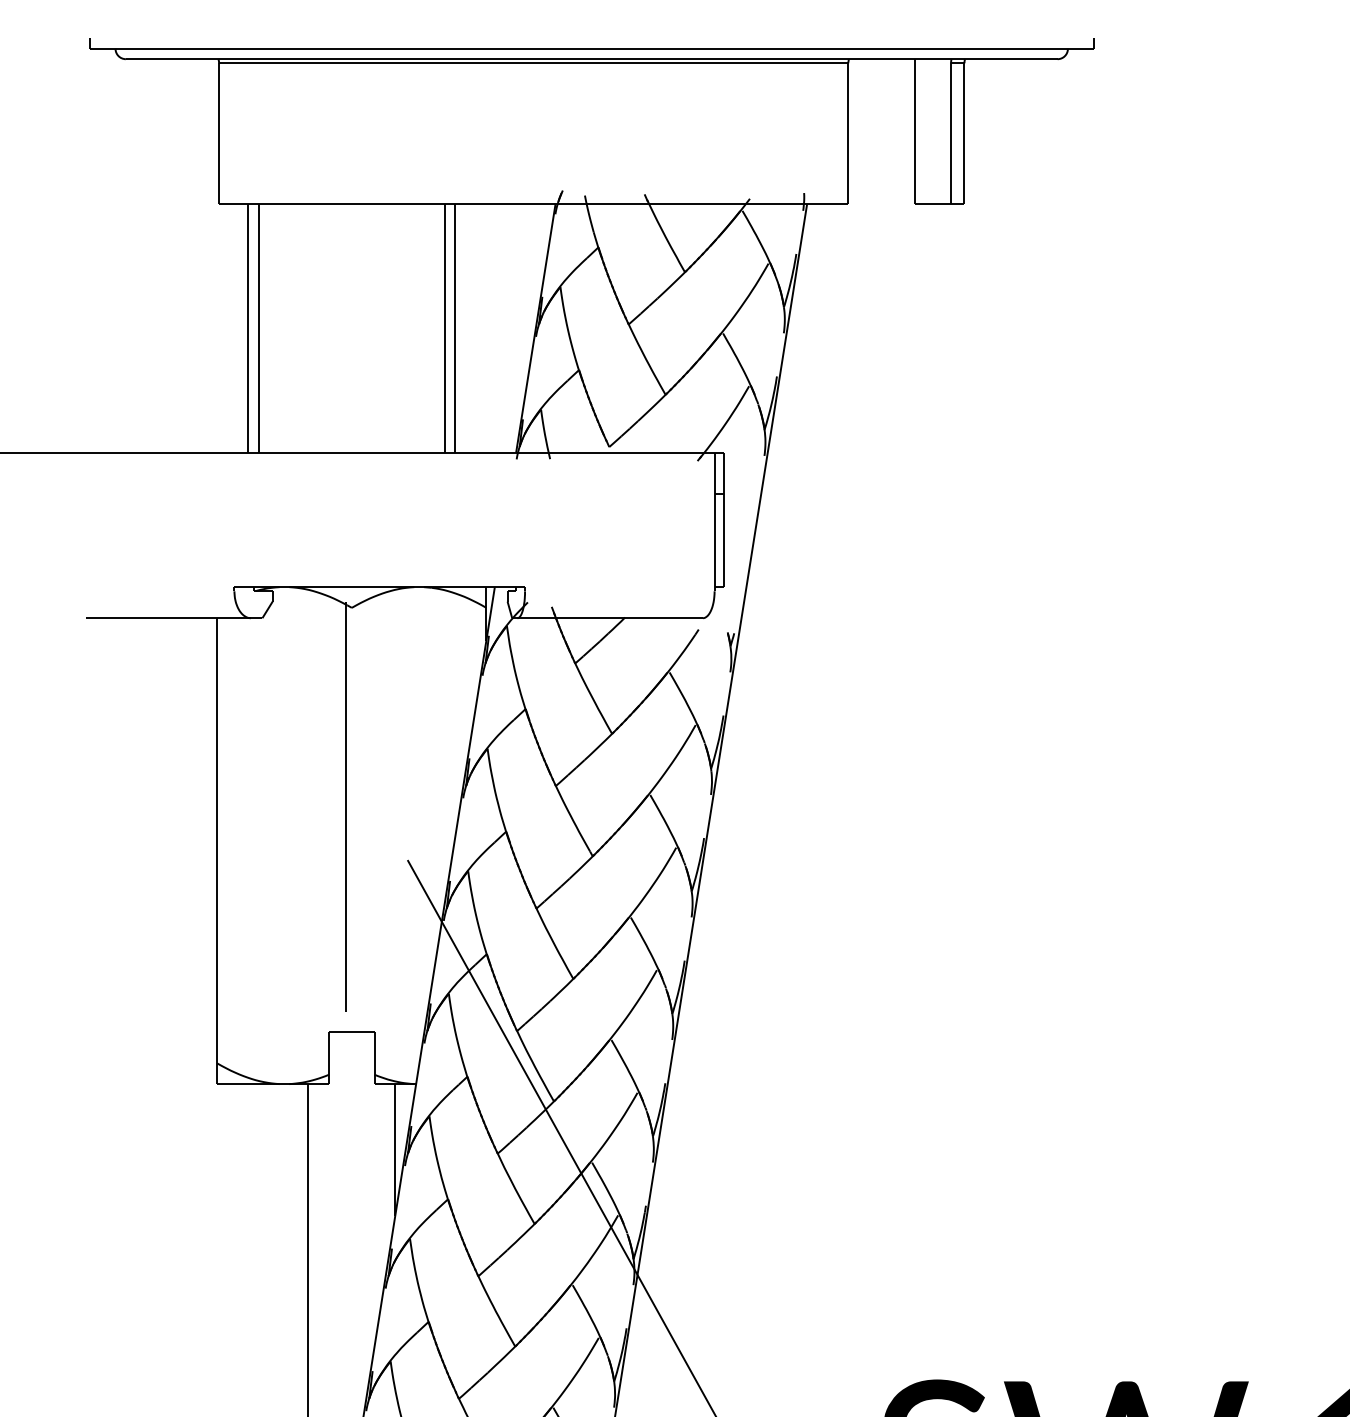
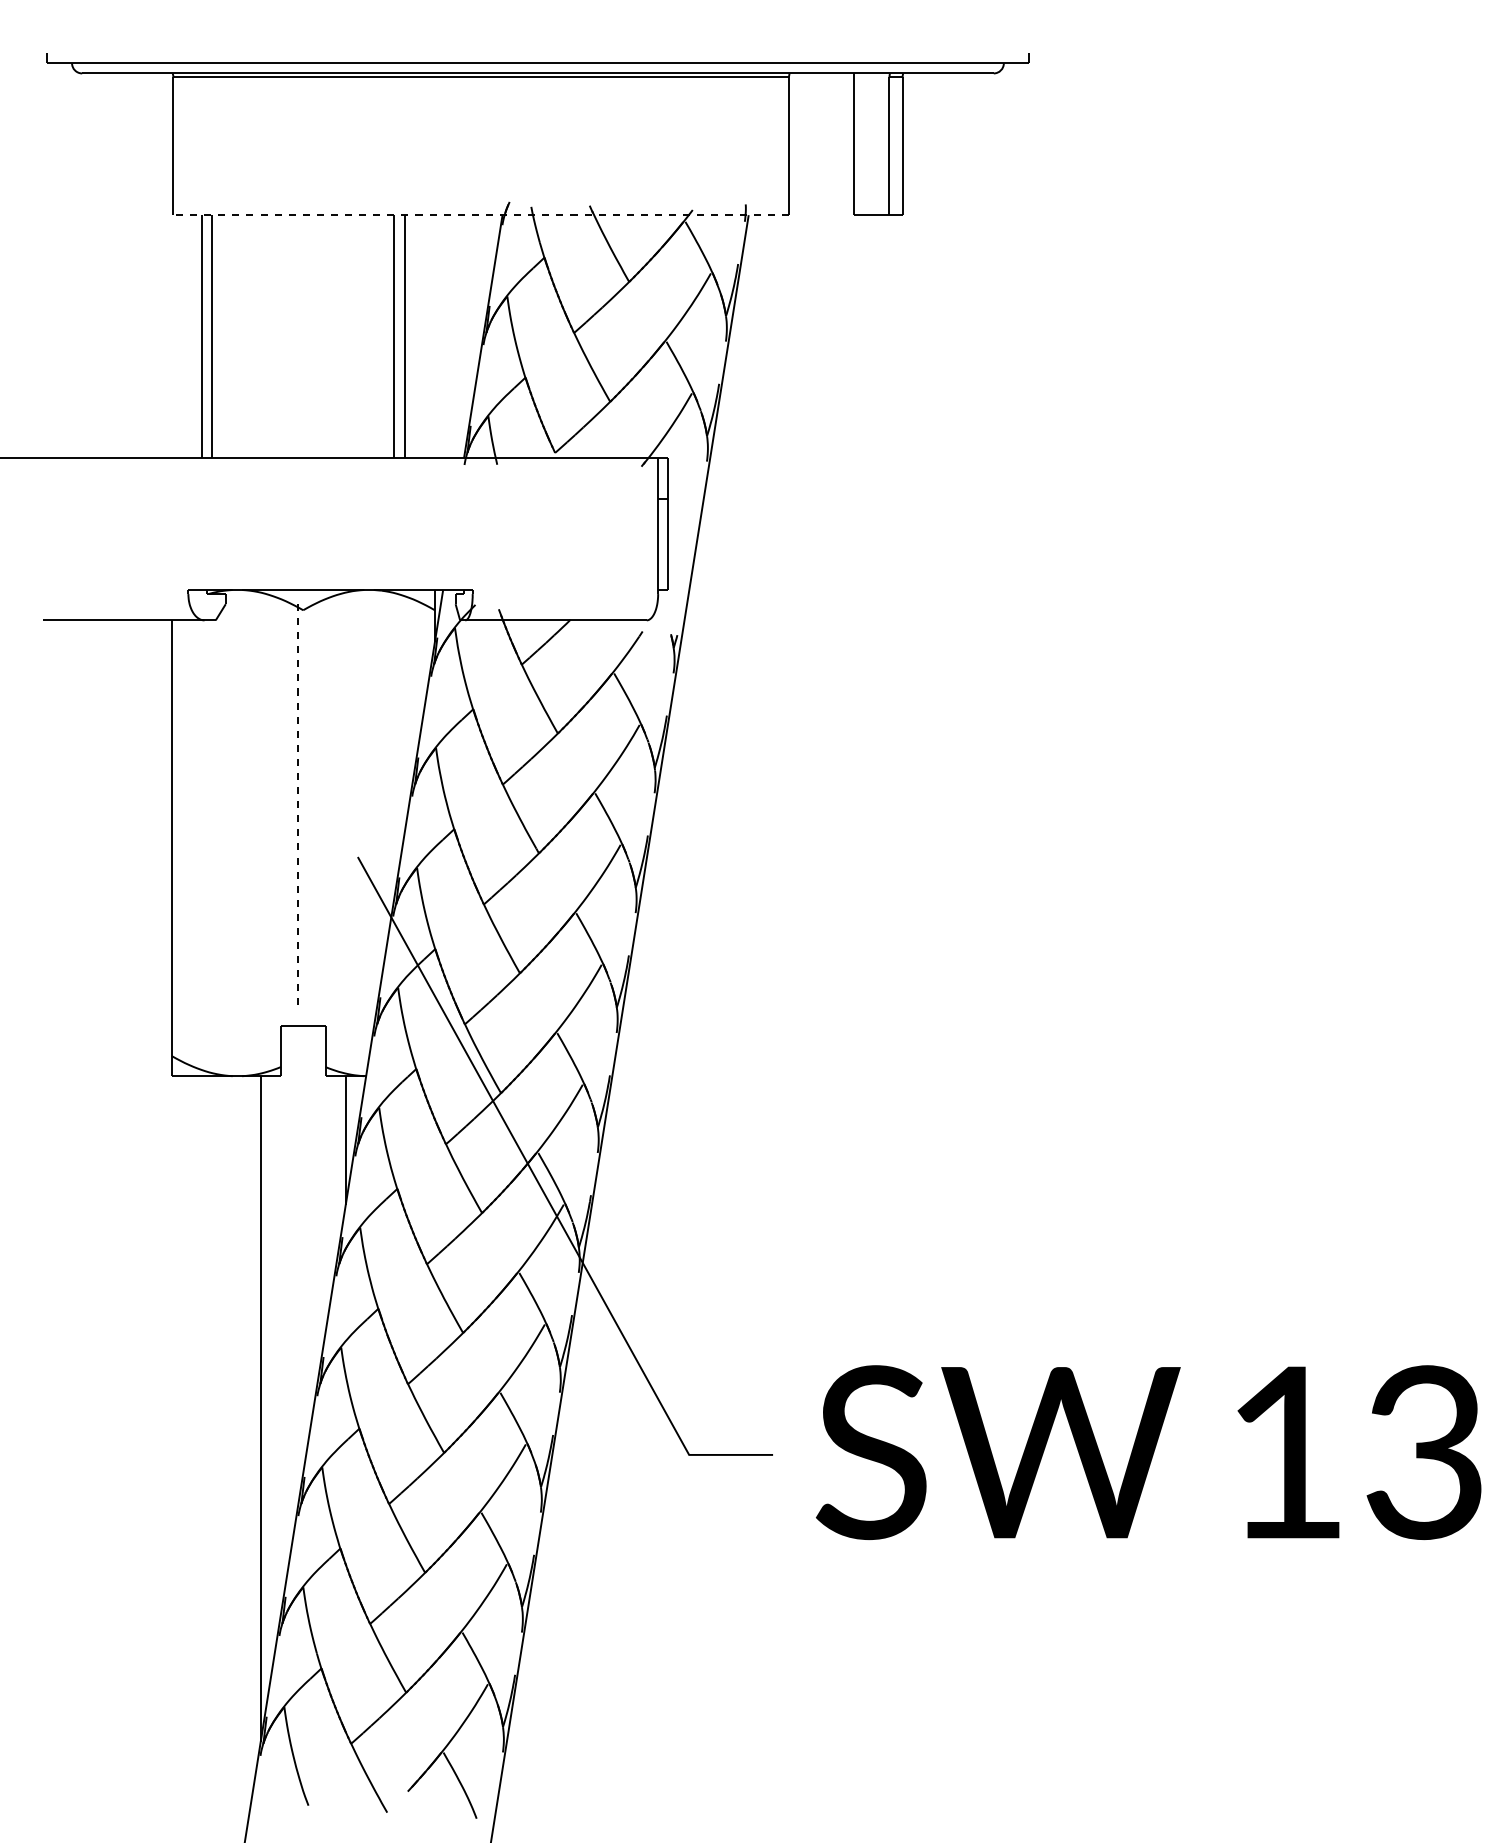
line: (534, 204) -> (481, 215), solid -> dashed
line: (345, 806) -> (297, 804), solid -> dashed

